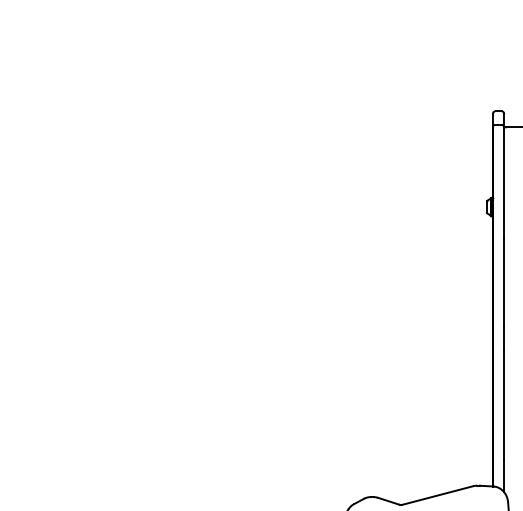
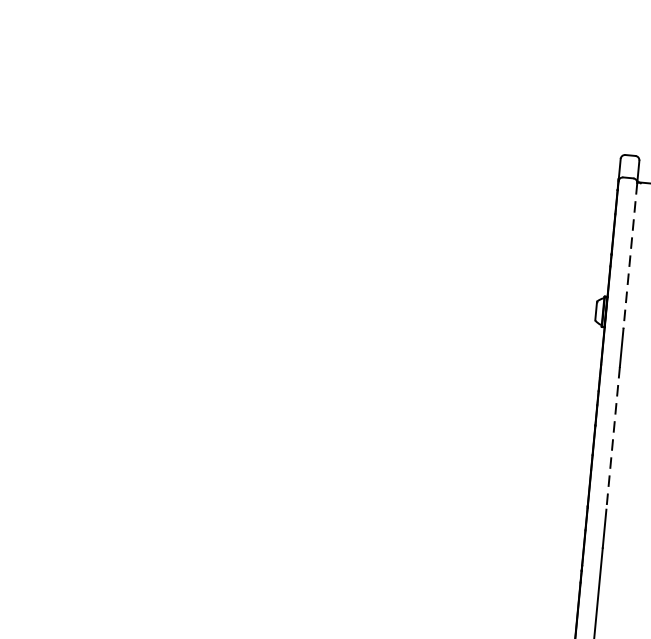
line: (504, 172) -> (630, 256), solid -> dashed
line: (504, 283) -> (613, 439), solid -> dashed

